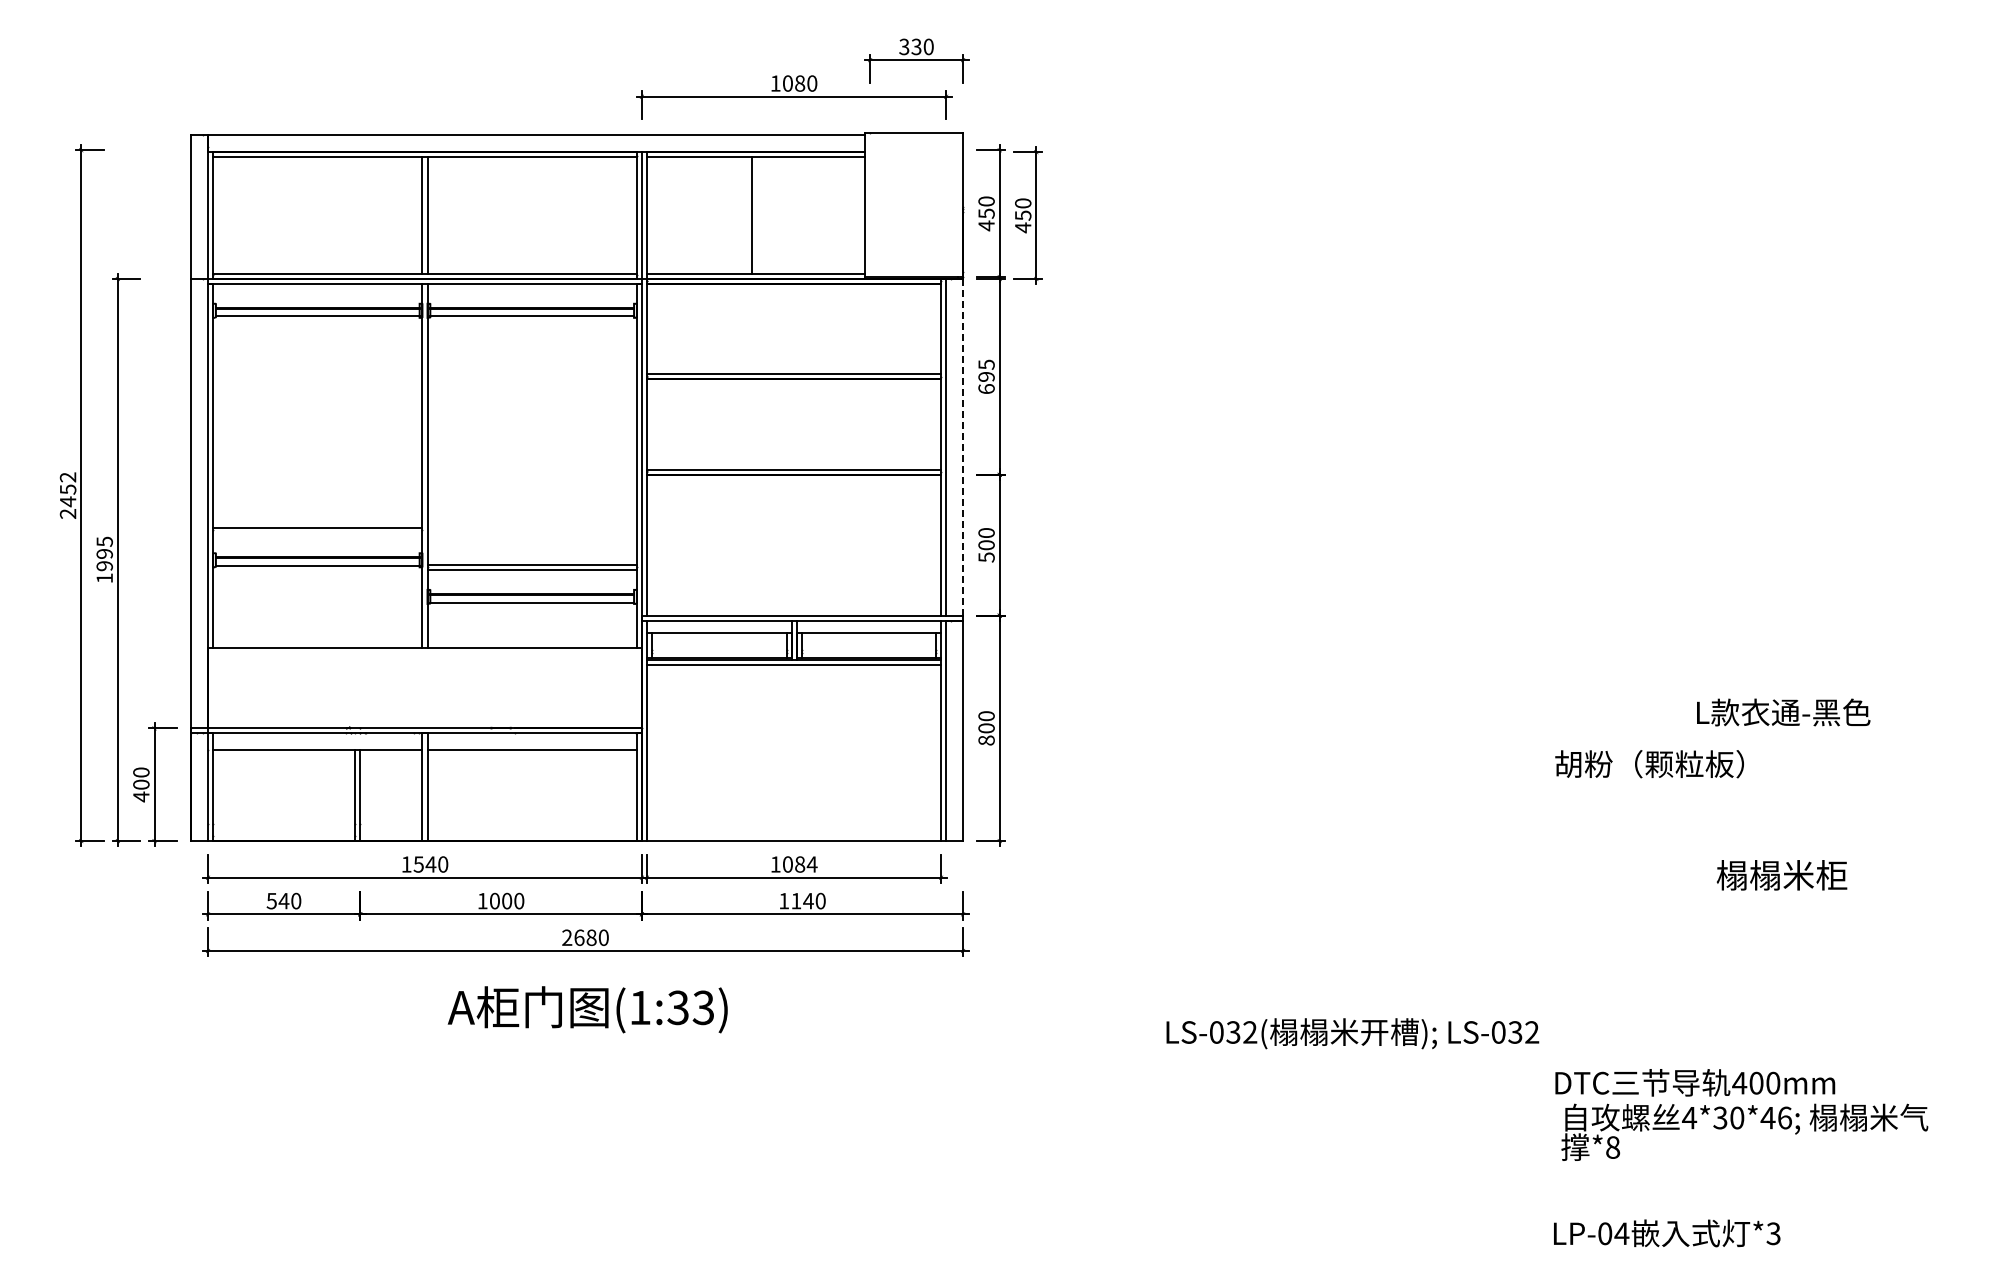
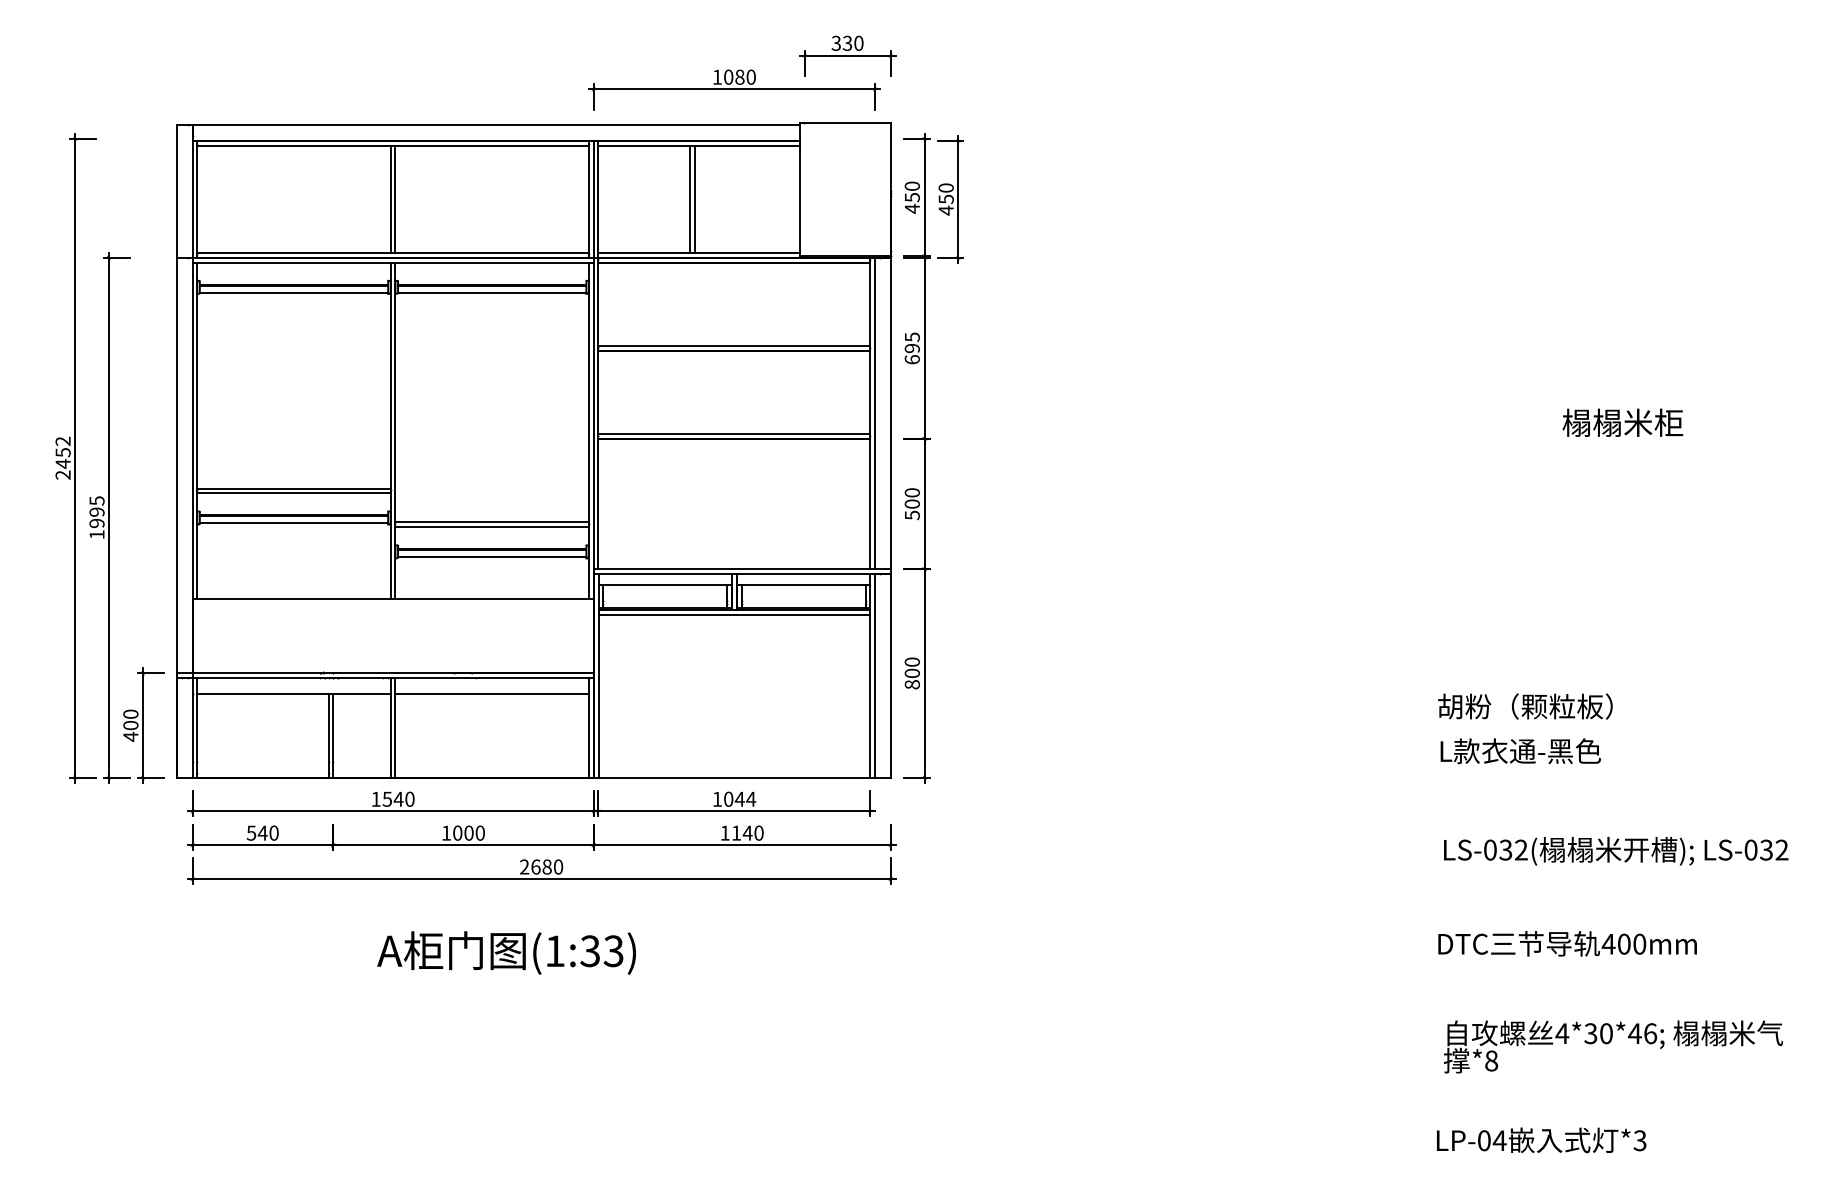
line: (746, 215) -> (690, 199), added
line: (963, 446) -> (891, 412), dashed -> solid
line: (317, 533) -> (293, 493), added
text: (1783, 712) -> (1520, 751), moved
text: (799, 864) -> (739, 799), 1084 -> 1044
text: (1781, 875) -> (1622, 422), moved
text: (587, 1009) -> (506, 952), moved
text: (1352, 1033) -> (1615, 851), moved
text: (1695, 1082) -> (1567, 943), moved

